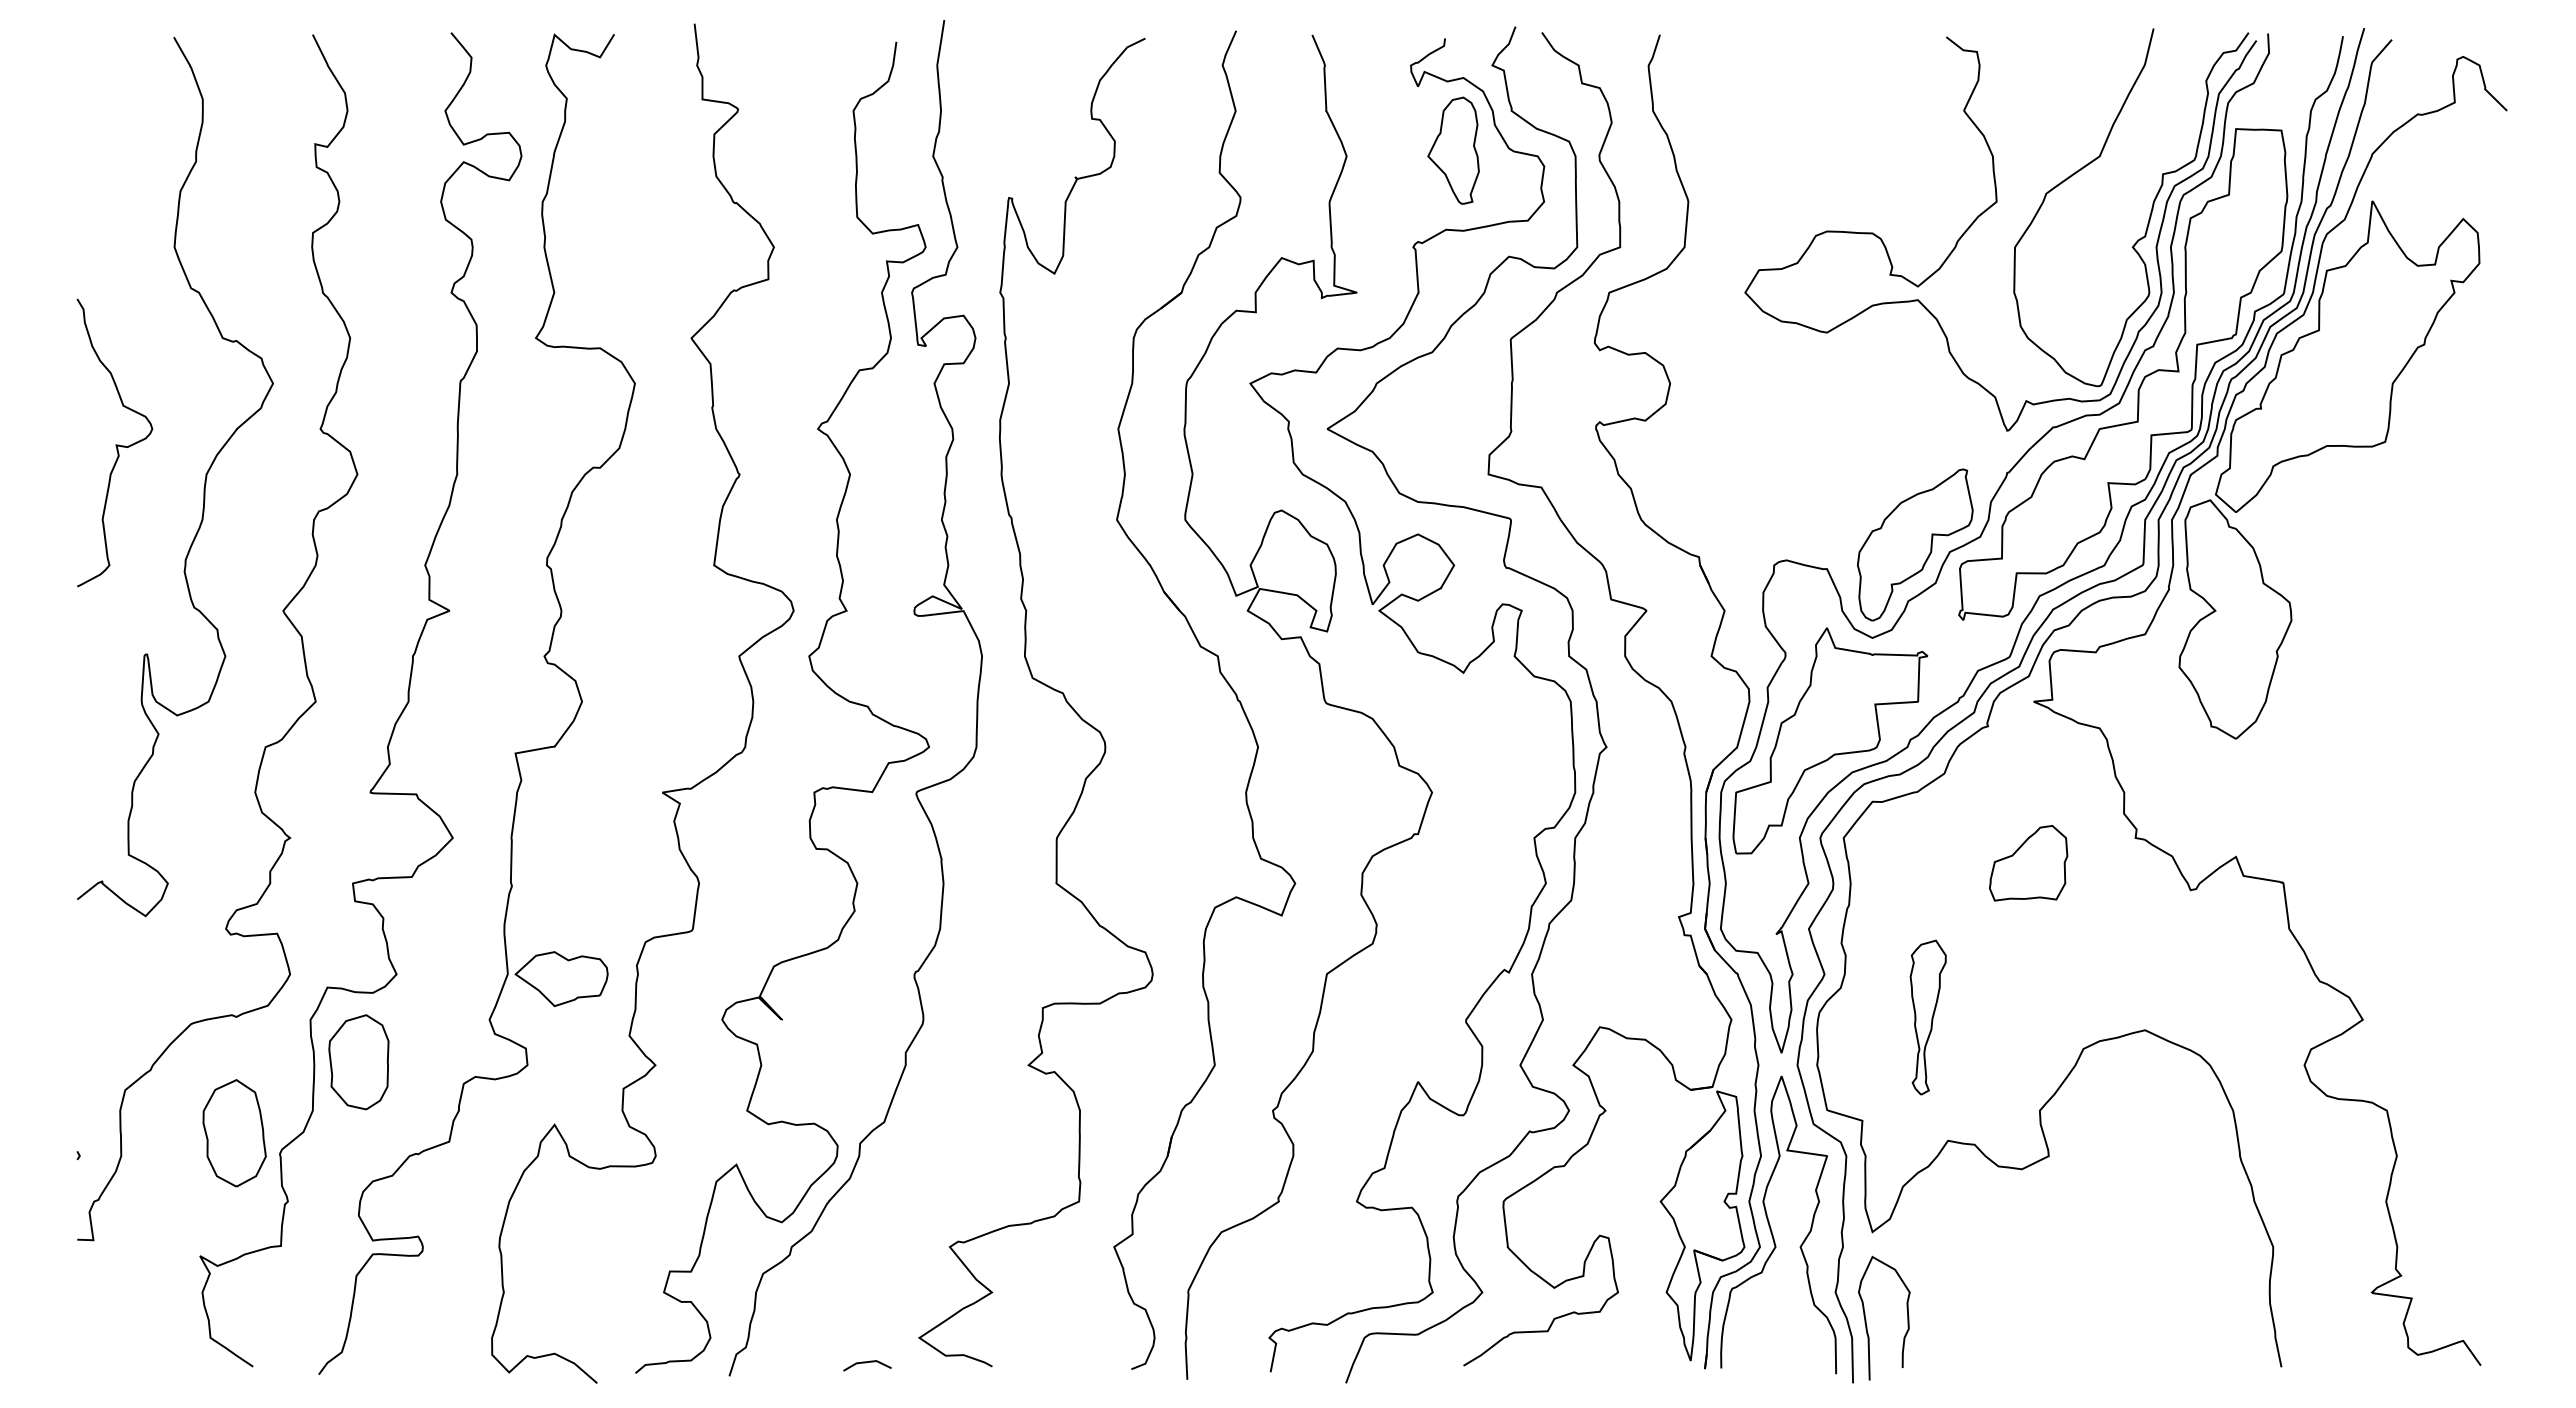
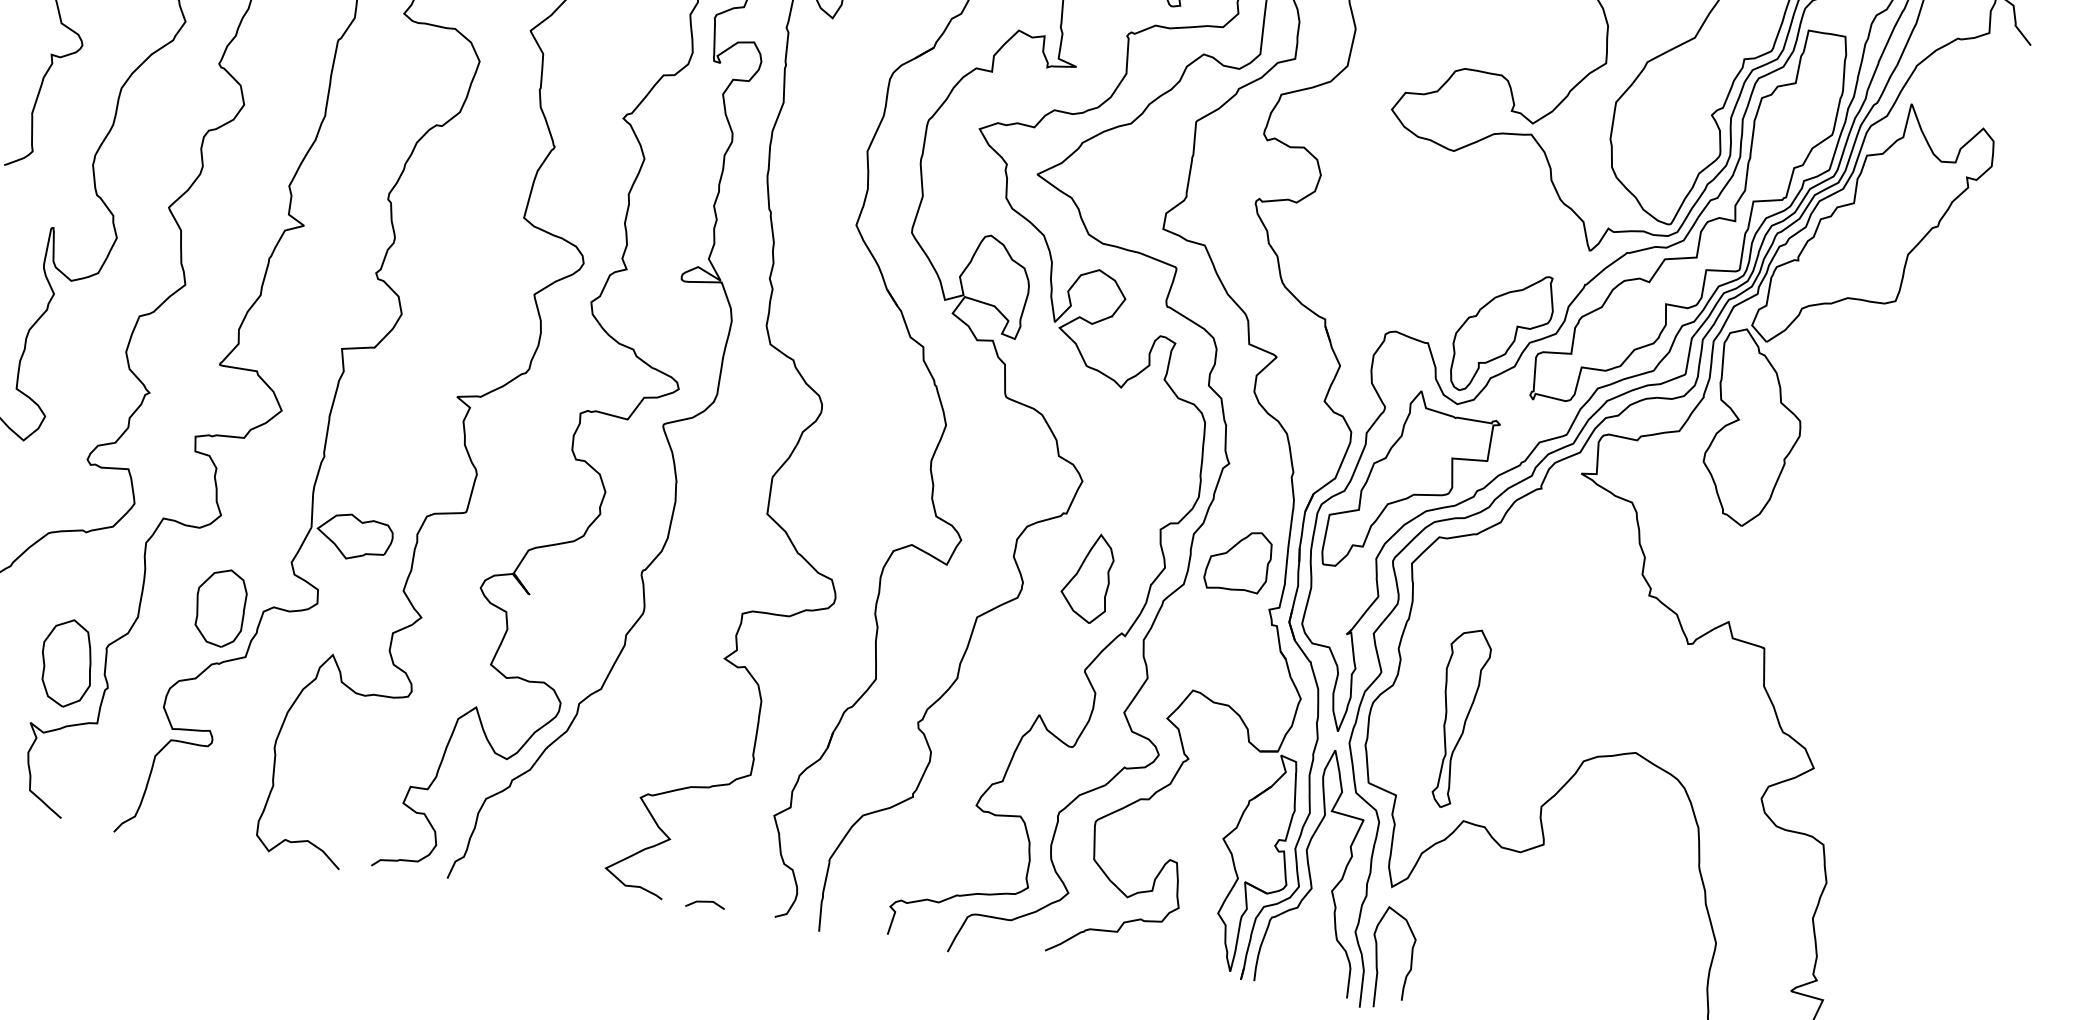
part: (2028, 863) -> (1238, 561), moved
part: (1453, 908) -> (1087, 577), added
part: (1928, 1017) -> (1461, 718), size x1.43
part: (358, 1062) -> (220, 608), moved
part: (234, 1133) -> (66, 663), moved
line: (866, 1363) -> (704, 902), moved

